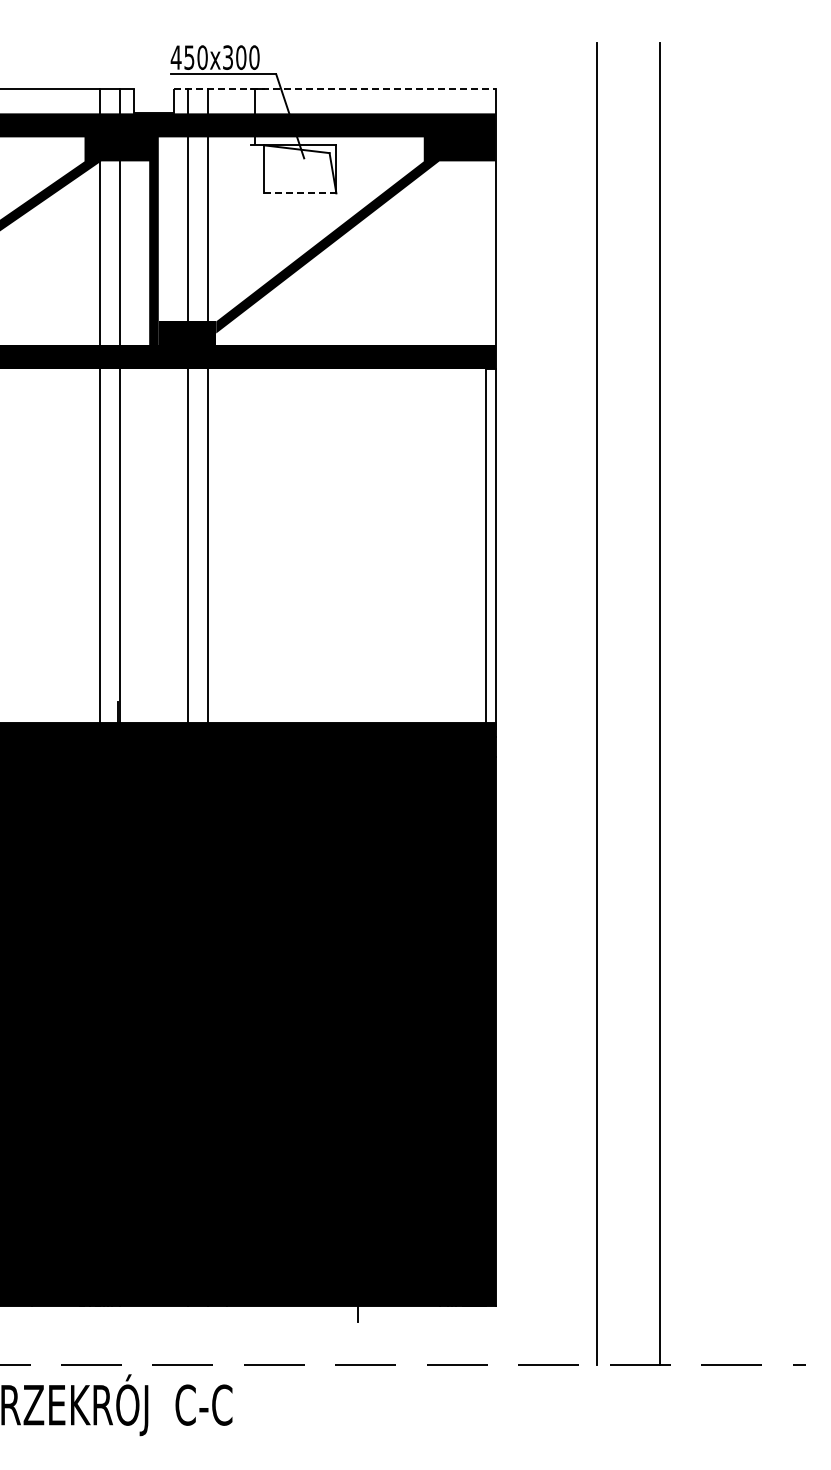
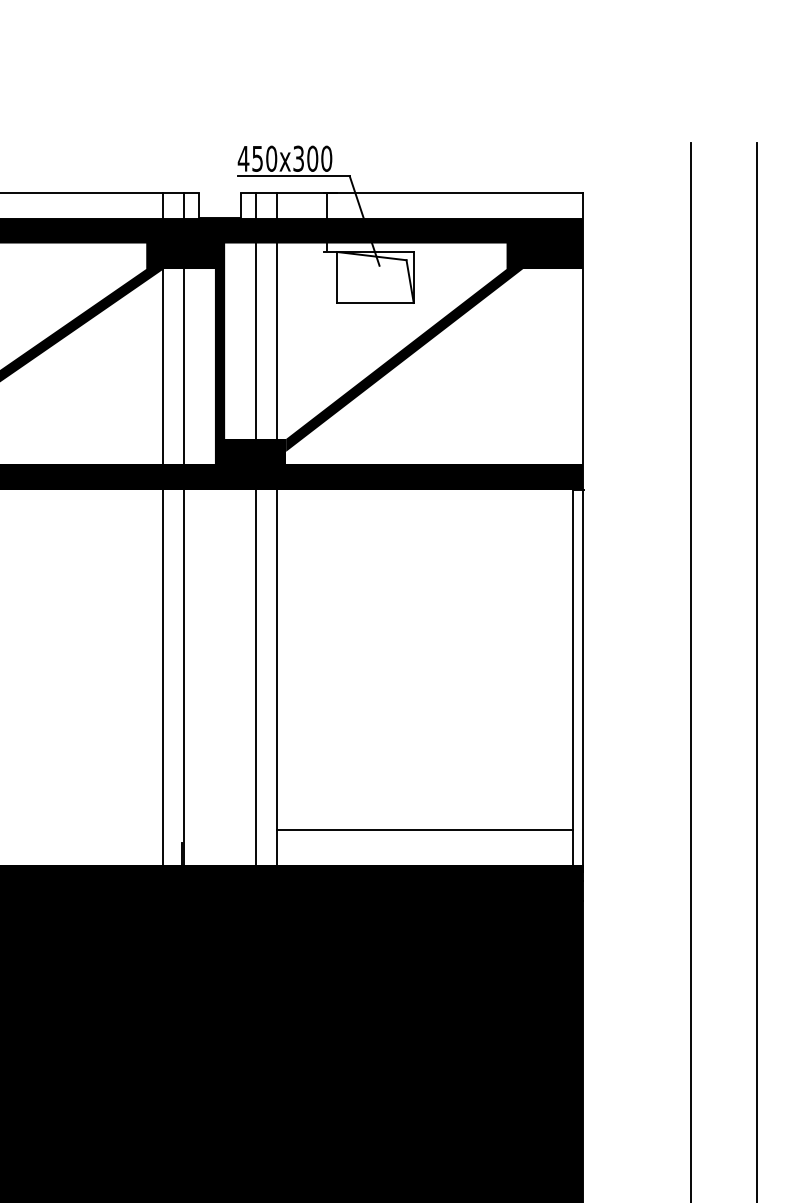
line: (334, 89) -> (411, 192), dashed -> solid
line: (300, 193) -> (375, 303), dashed -> solid
line: (346, 689) -> (424, 829), added

